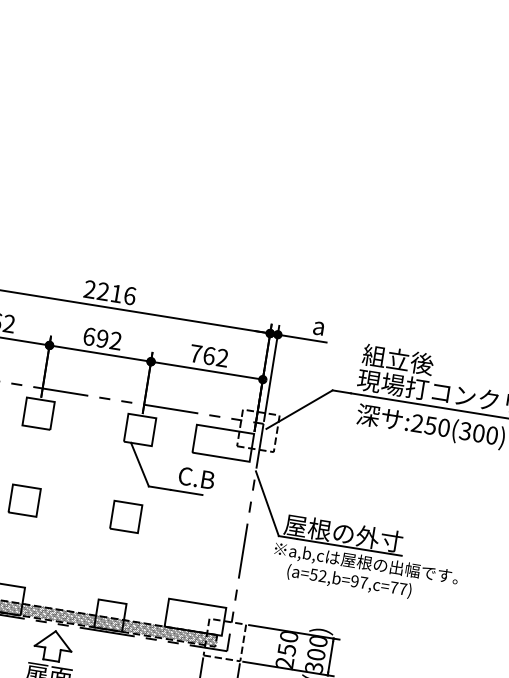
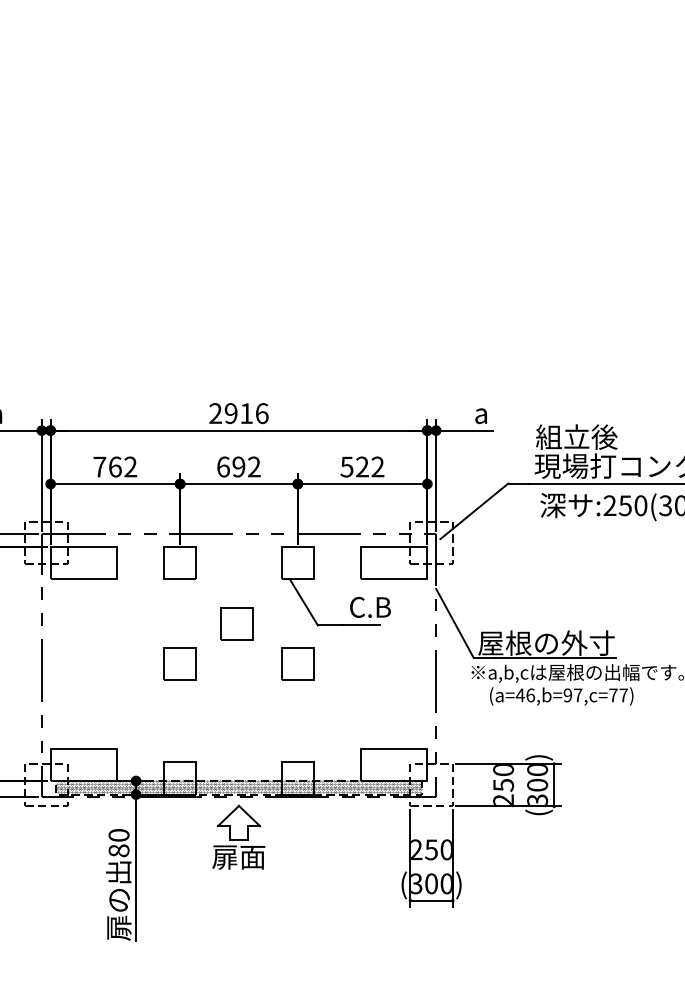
text: (102, 291) -> (230, 413), 2216 -> 2916
text: (202, 354) -> (354, 466), 762 -> 522
part: (78, 473) -> (236, 623), added
text: (317, 575) -> (524, 695), (a=52,b=97,c=77) -> (a=46,b=97,c=77)

